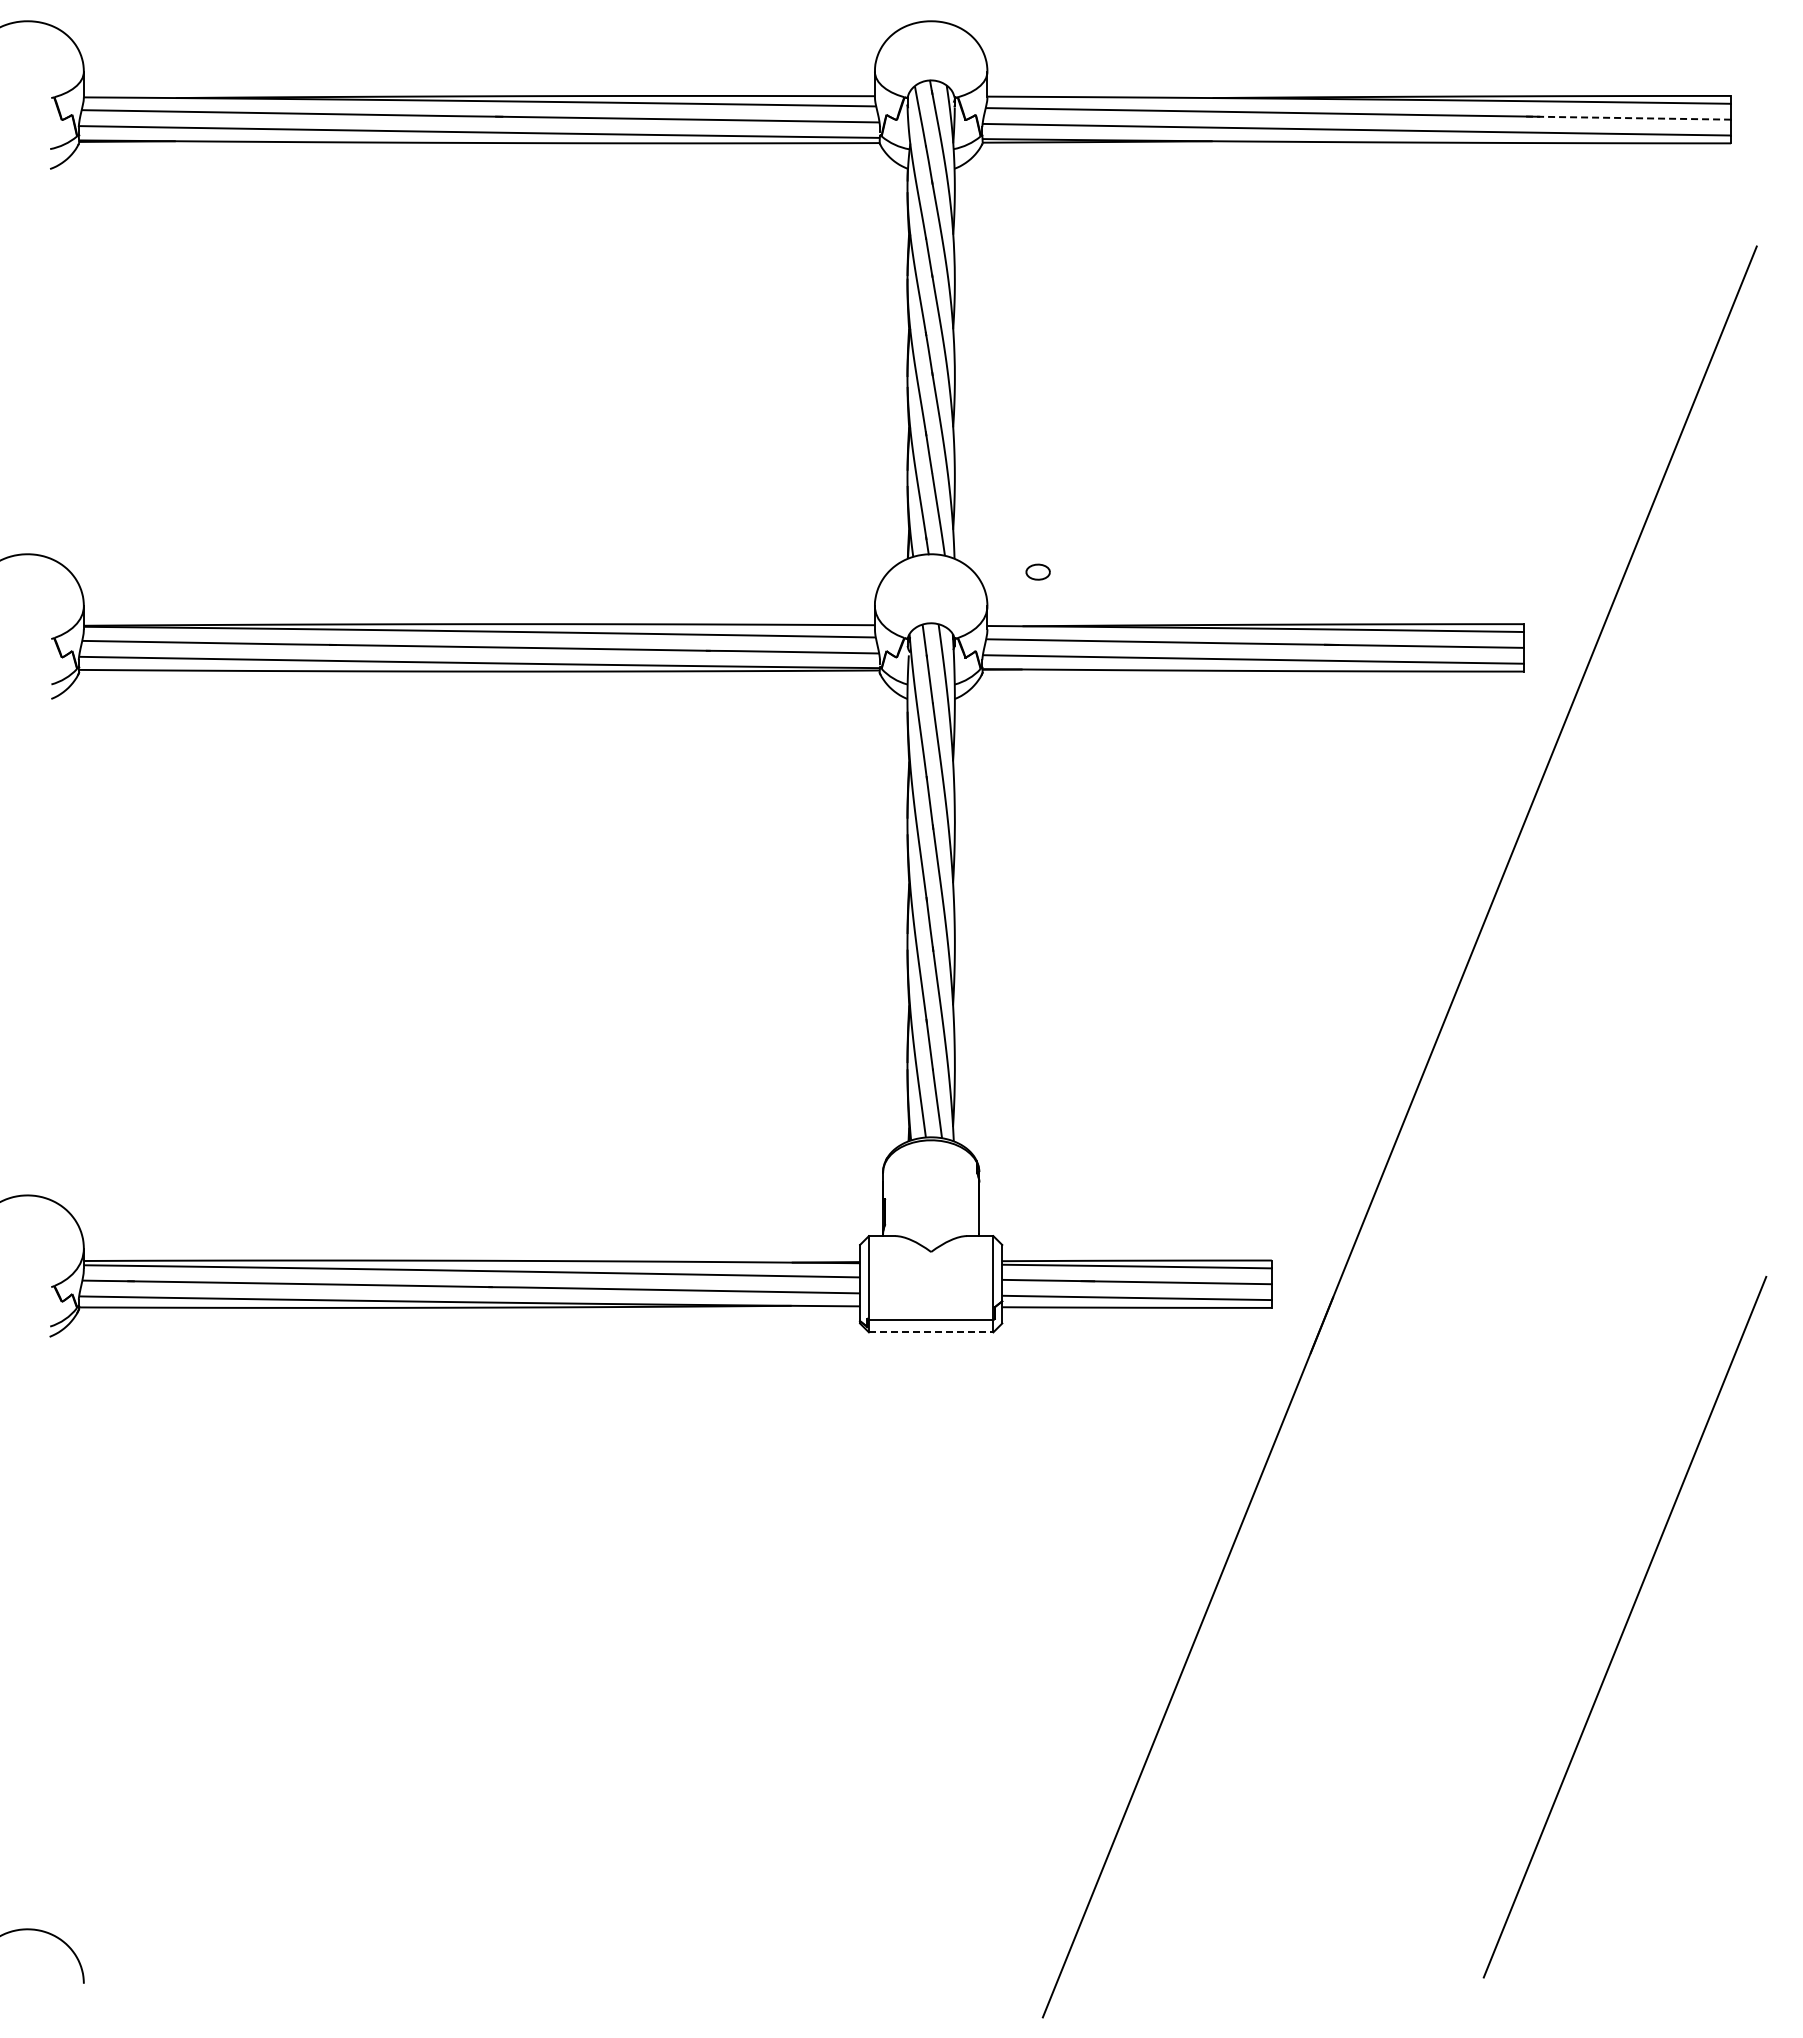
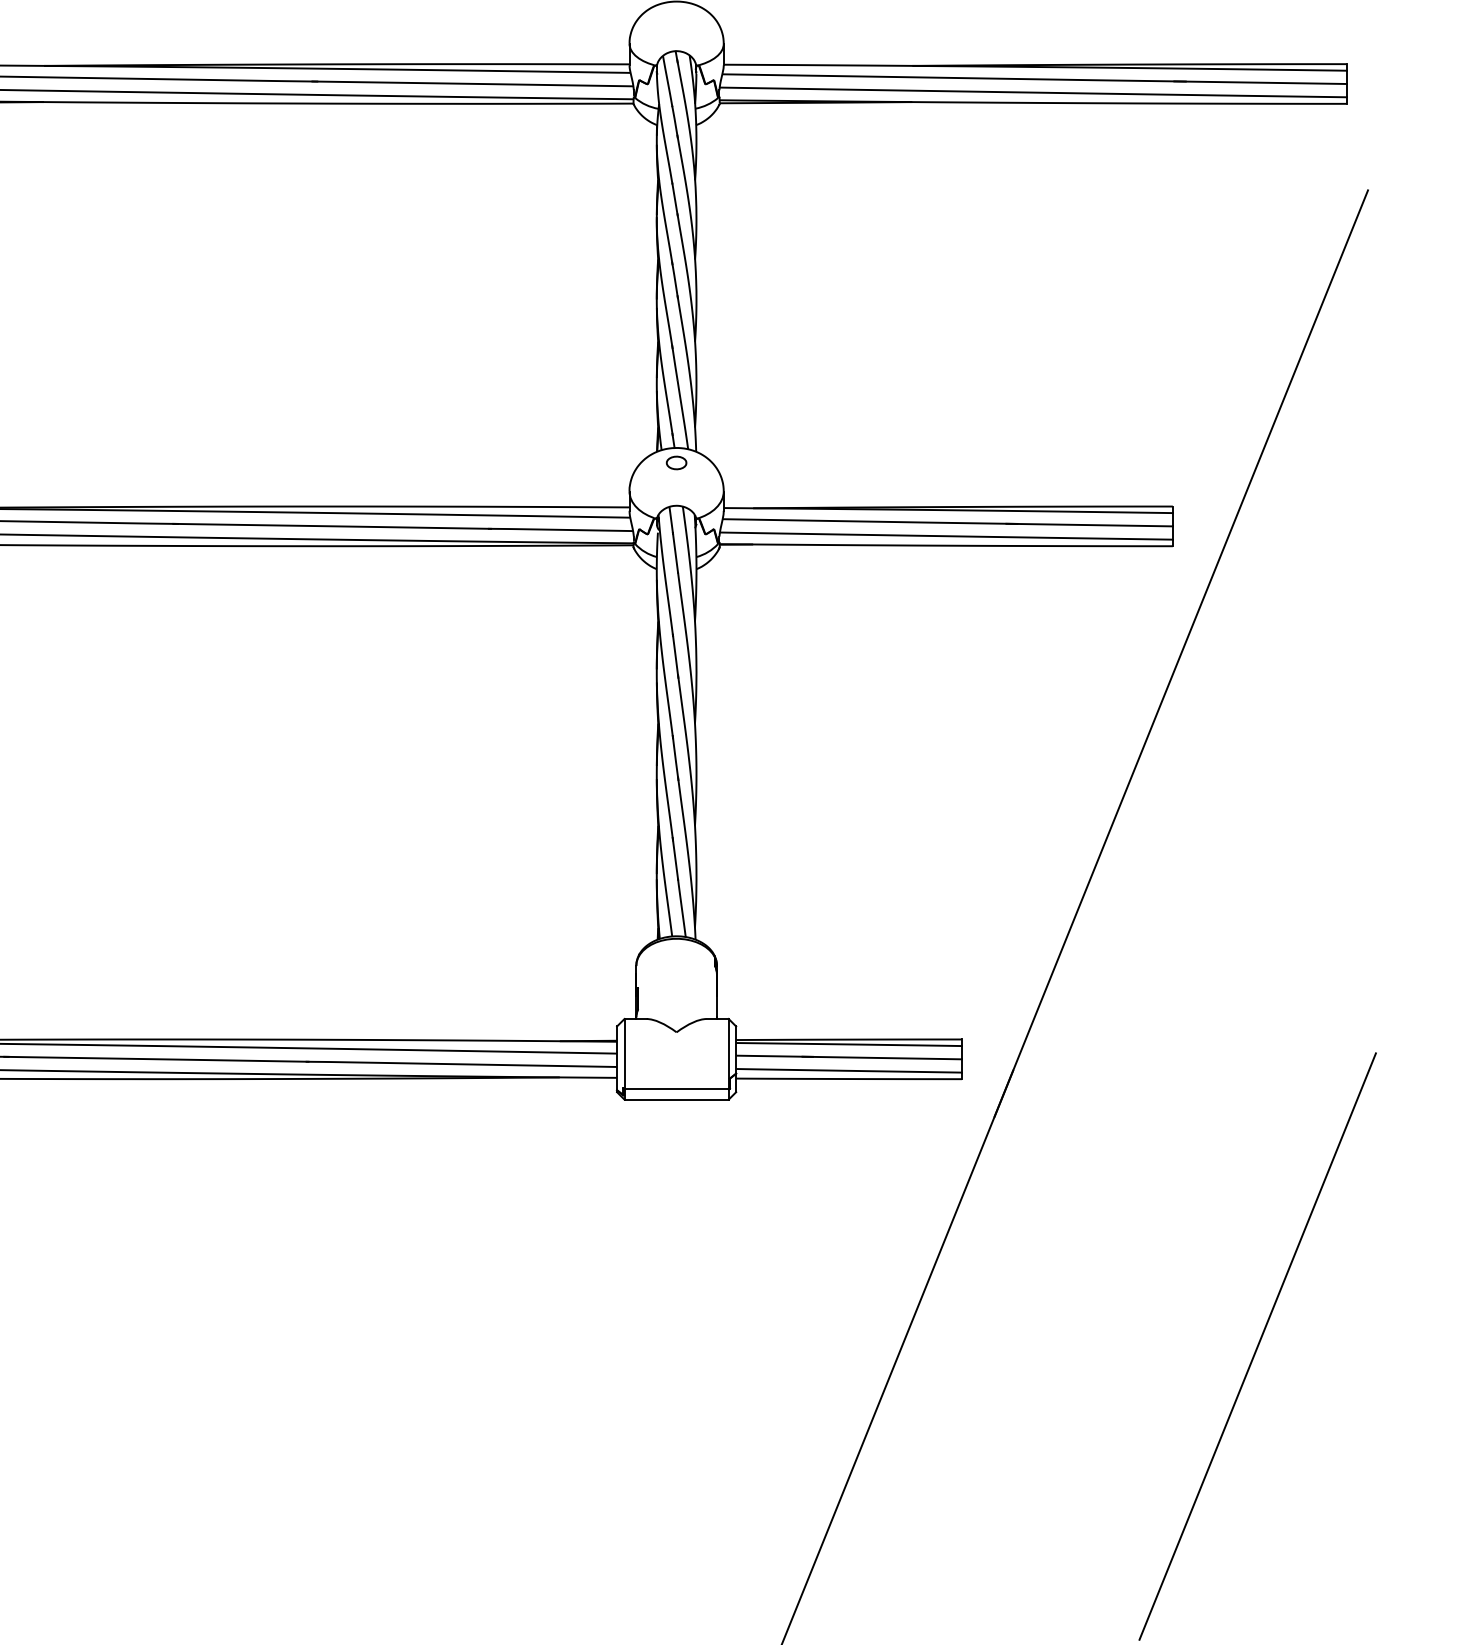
line: (1628, 118) -> (1260, 83), dashed -> solid
part: (1037, 571) -> (676, 462), moved
line: (931, 1332) -> (676, 1099), dashed -> solid

